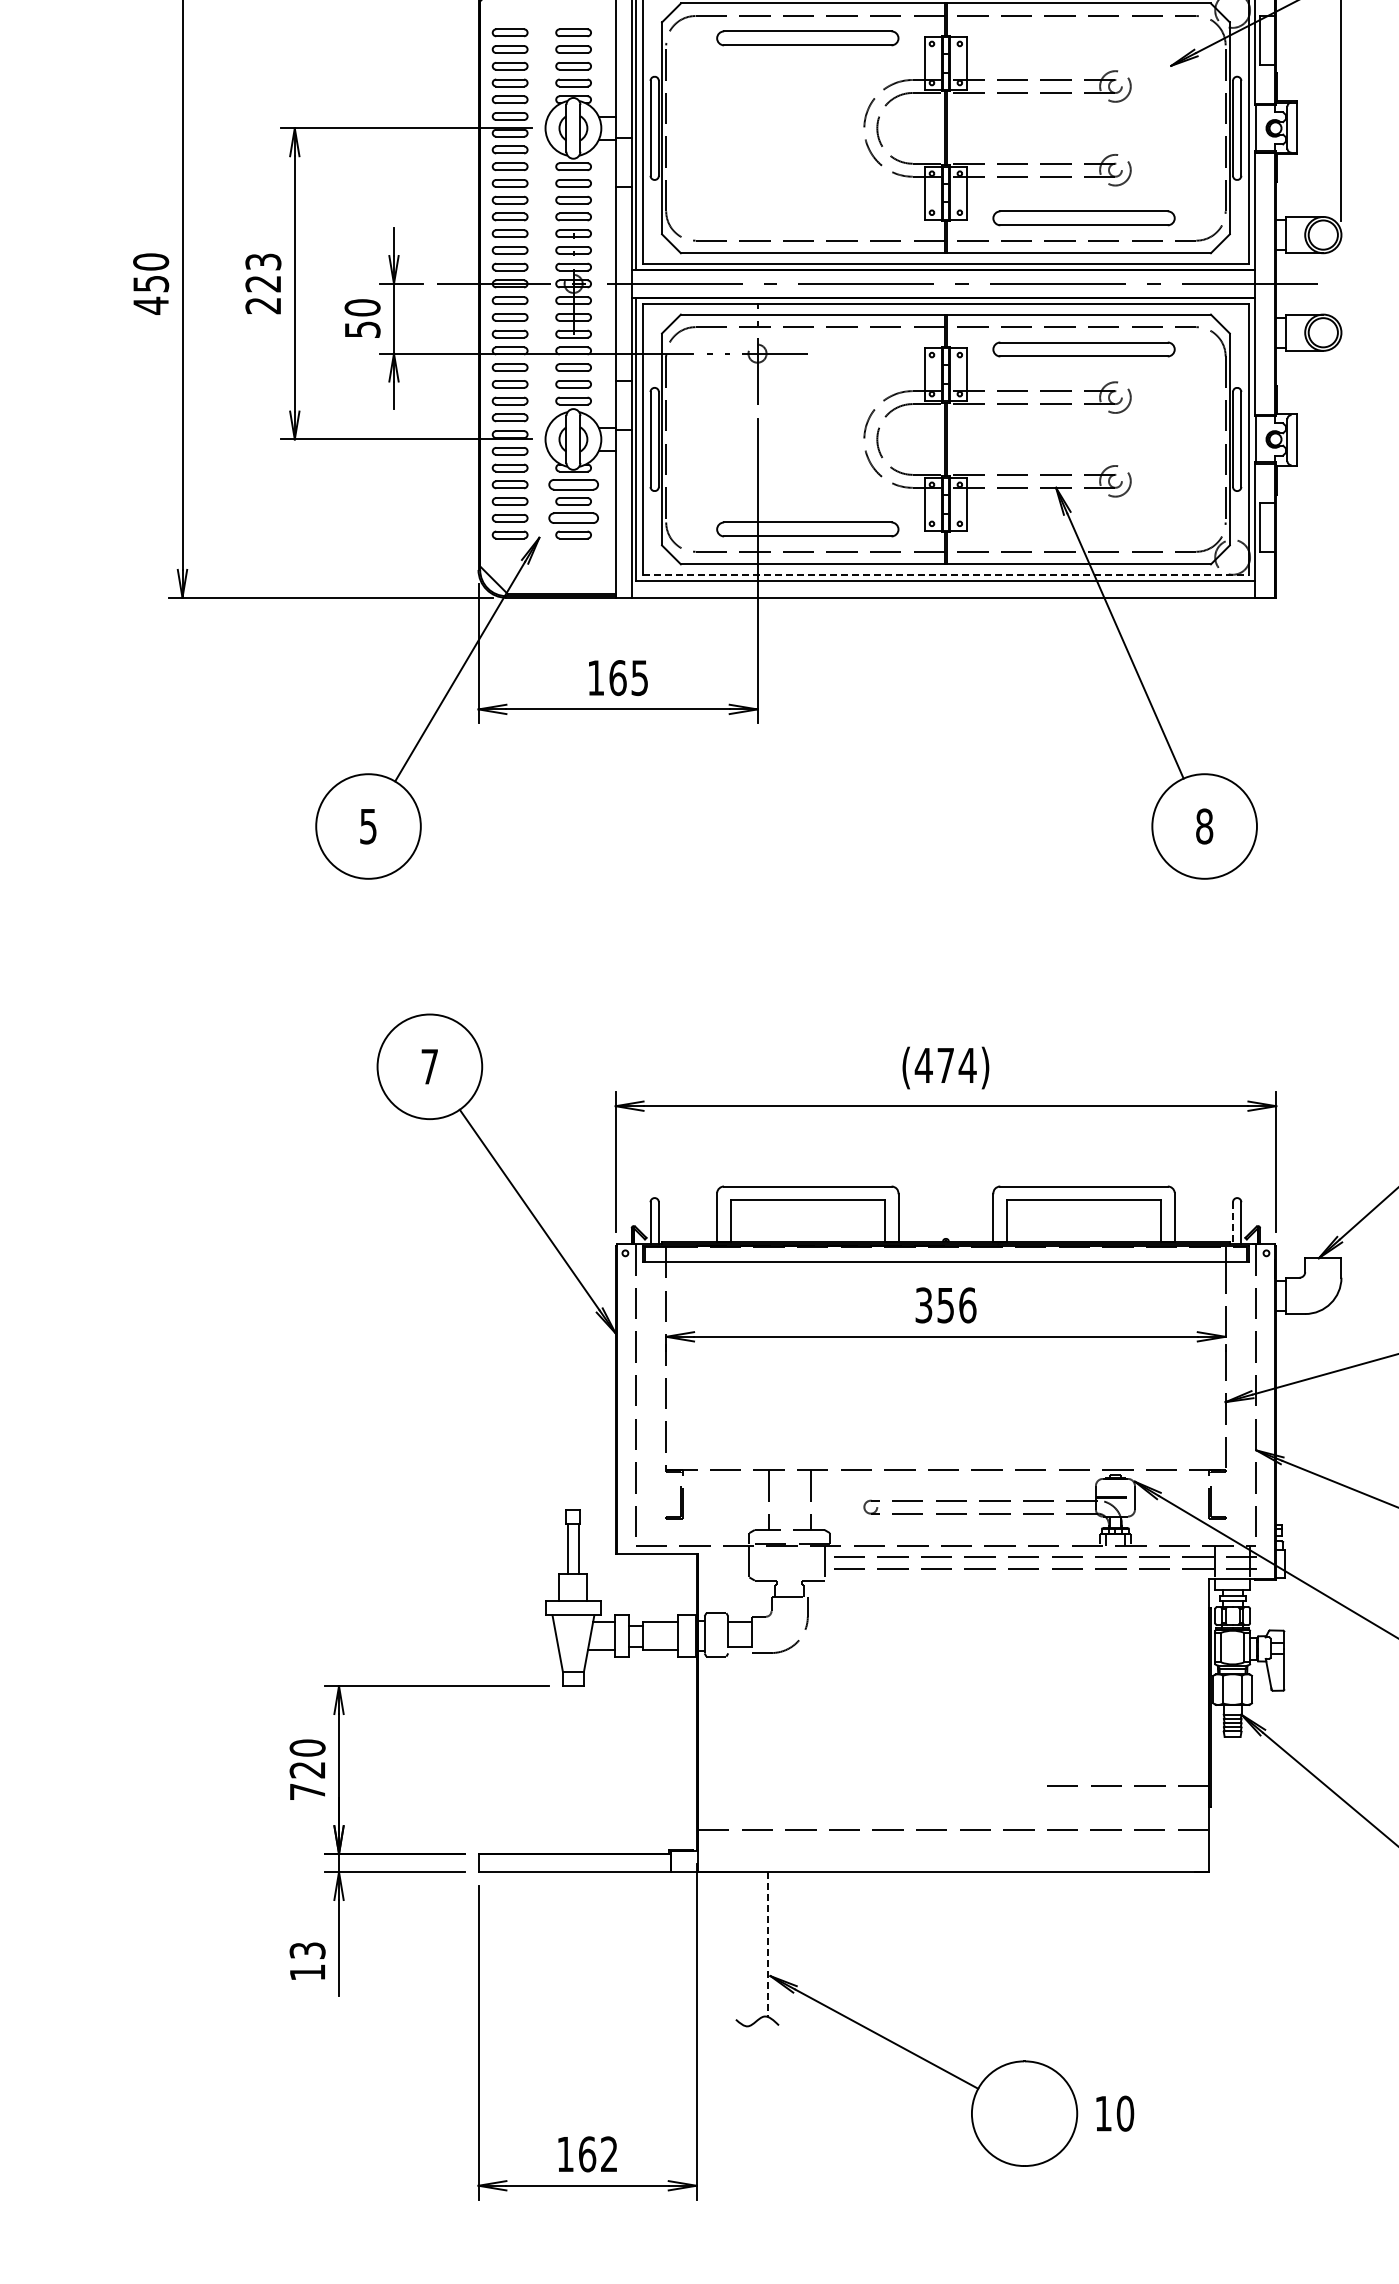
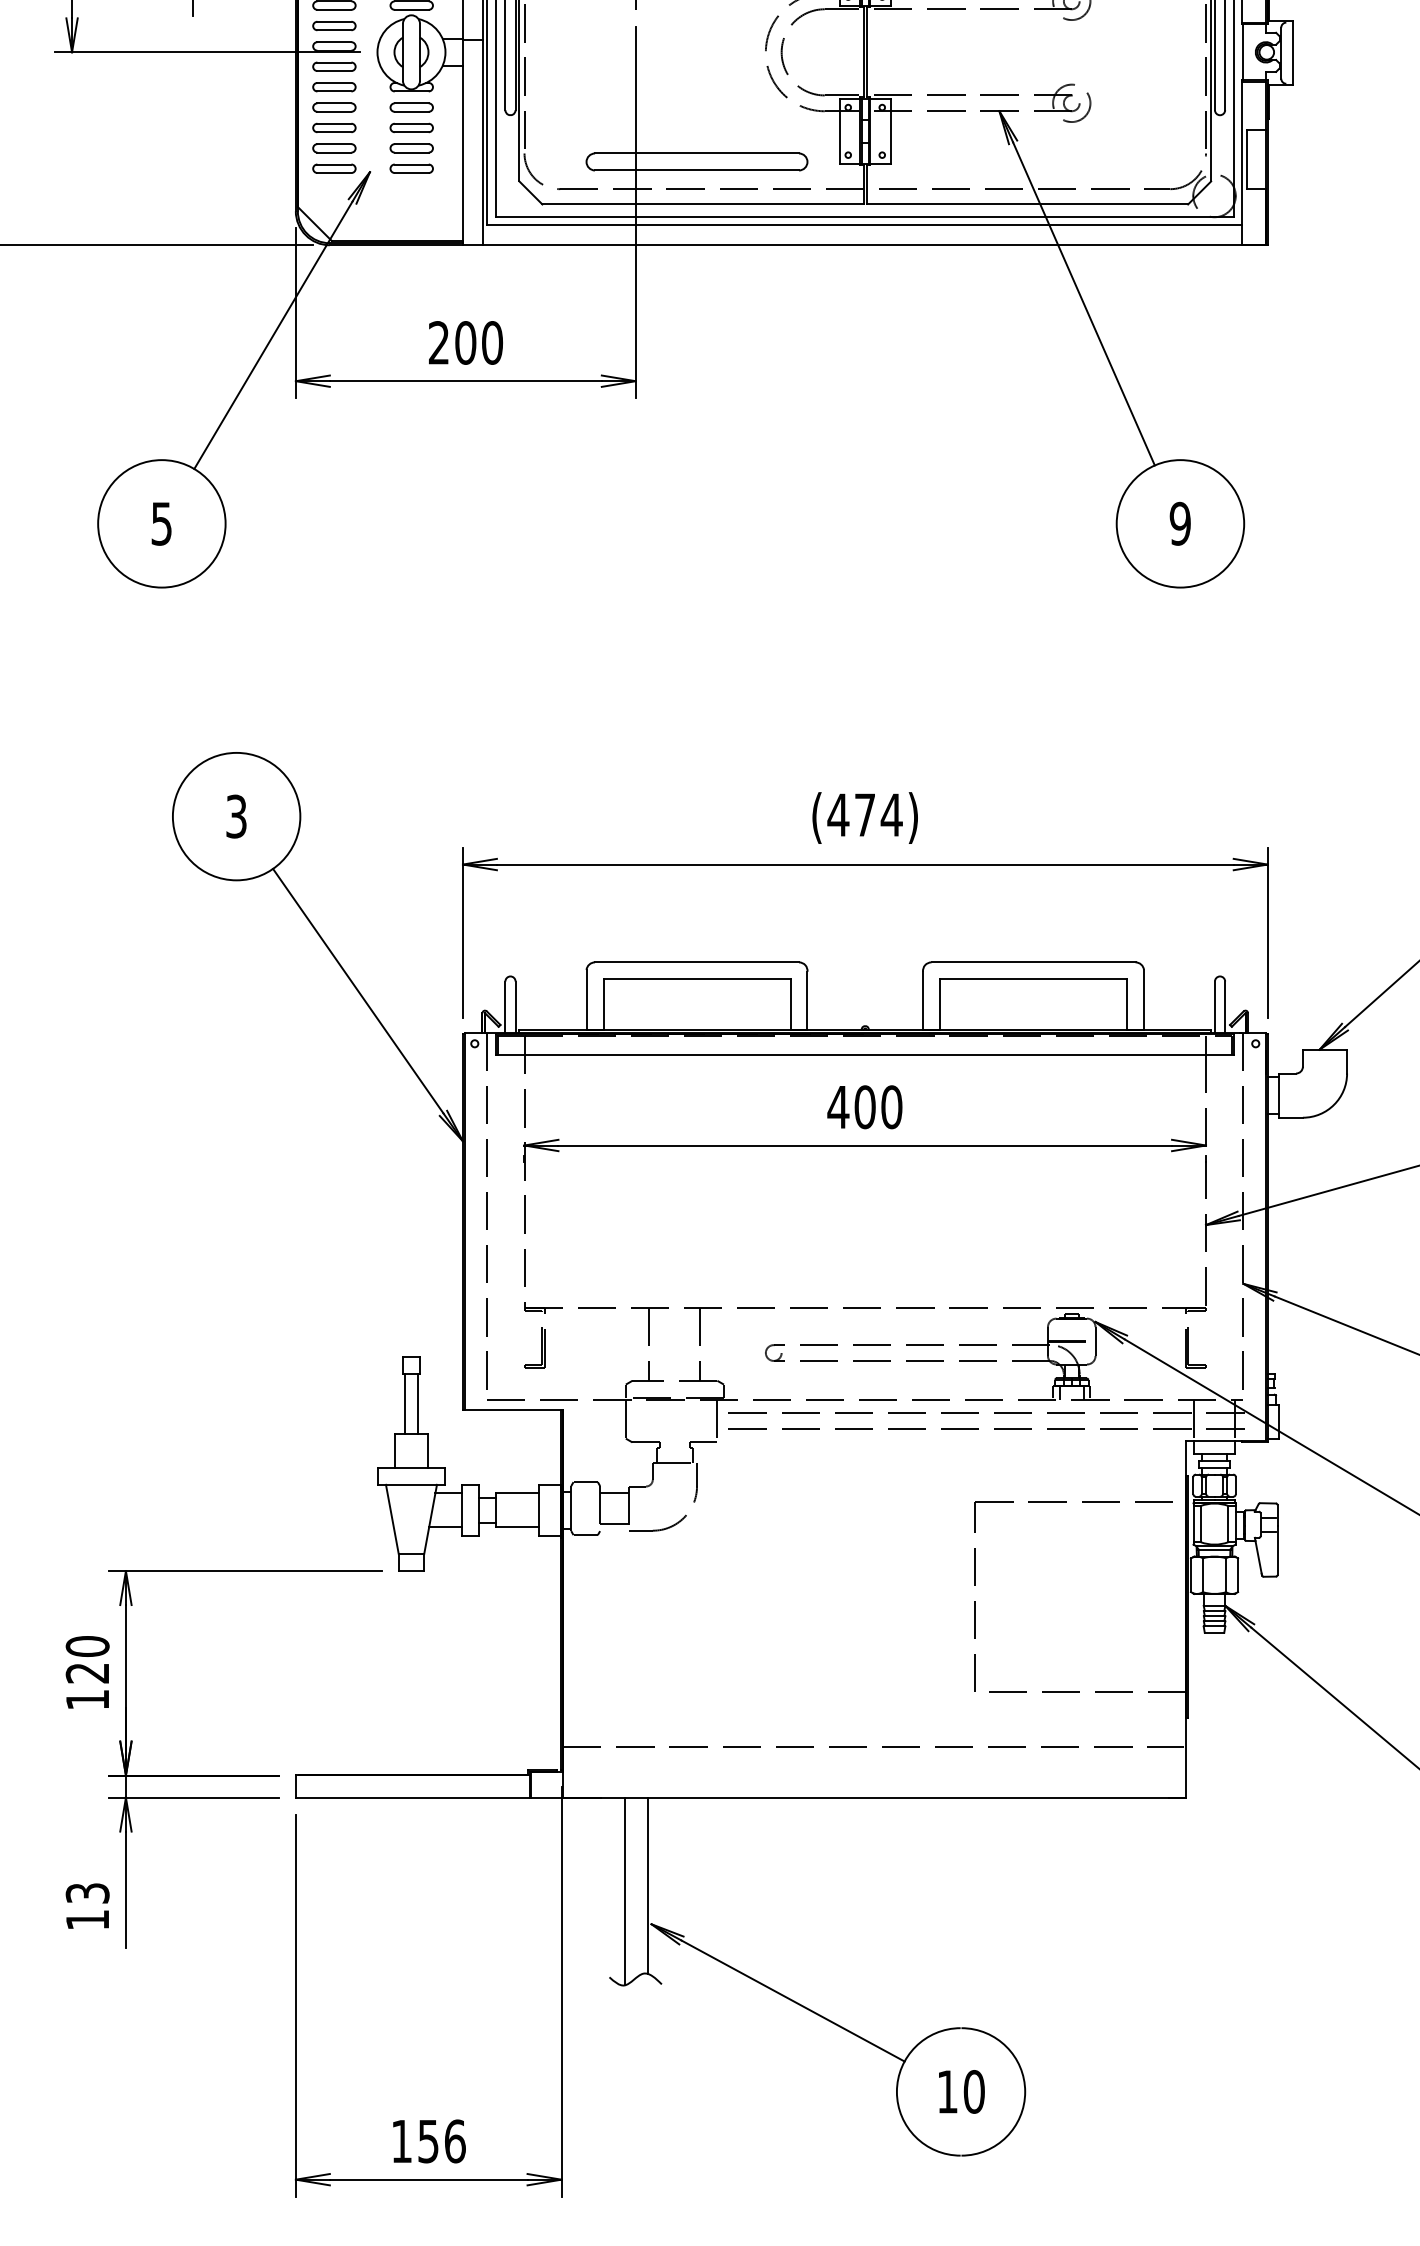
part: (573, 484) -> (411, 107), size x0.71
part: (573, 518) -> (411, 148), size x0.71
line: (945, 574) -> (864, 216), dashed -> solid
text: (617, 678) -> (465, 343), 165 -> 200
text: (1204, 826) -> (1180, 523), 8 -> 9
text: (429, 1066) -> (236, 816), 7 -> 3
line: (1232, 1223) -> (1214, 1007), dashed -> solid
text: (945, 1305) -> (864, 1107), 356 -> 400
part: (1110, 1629) -> (1065, 1502), added
text: (307, 1791) -> (87, 1699), 720 -> 120
line: (767, 1945) -> (647, 1886), dashed -> solid
line: (748, 1949) -> (624, 1891), added
text: (1115, 2113) -> (962, 2091), moved
text: (598, 2154) -> (442, 2141), 162 -> 156

